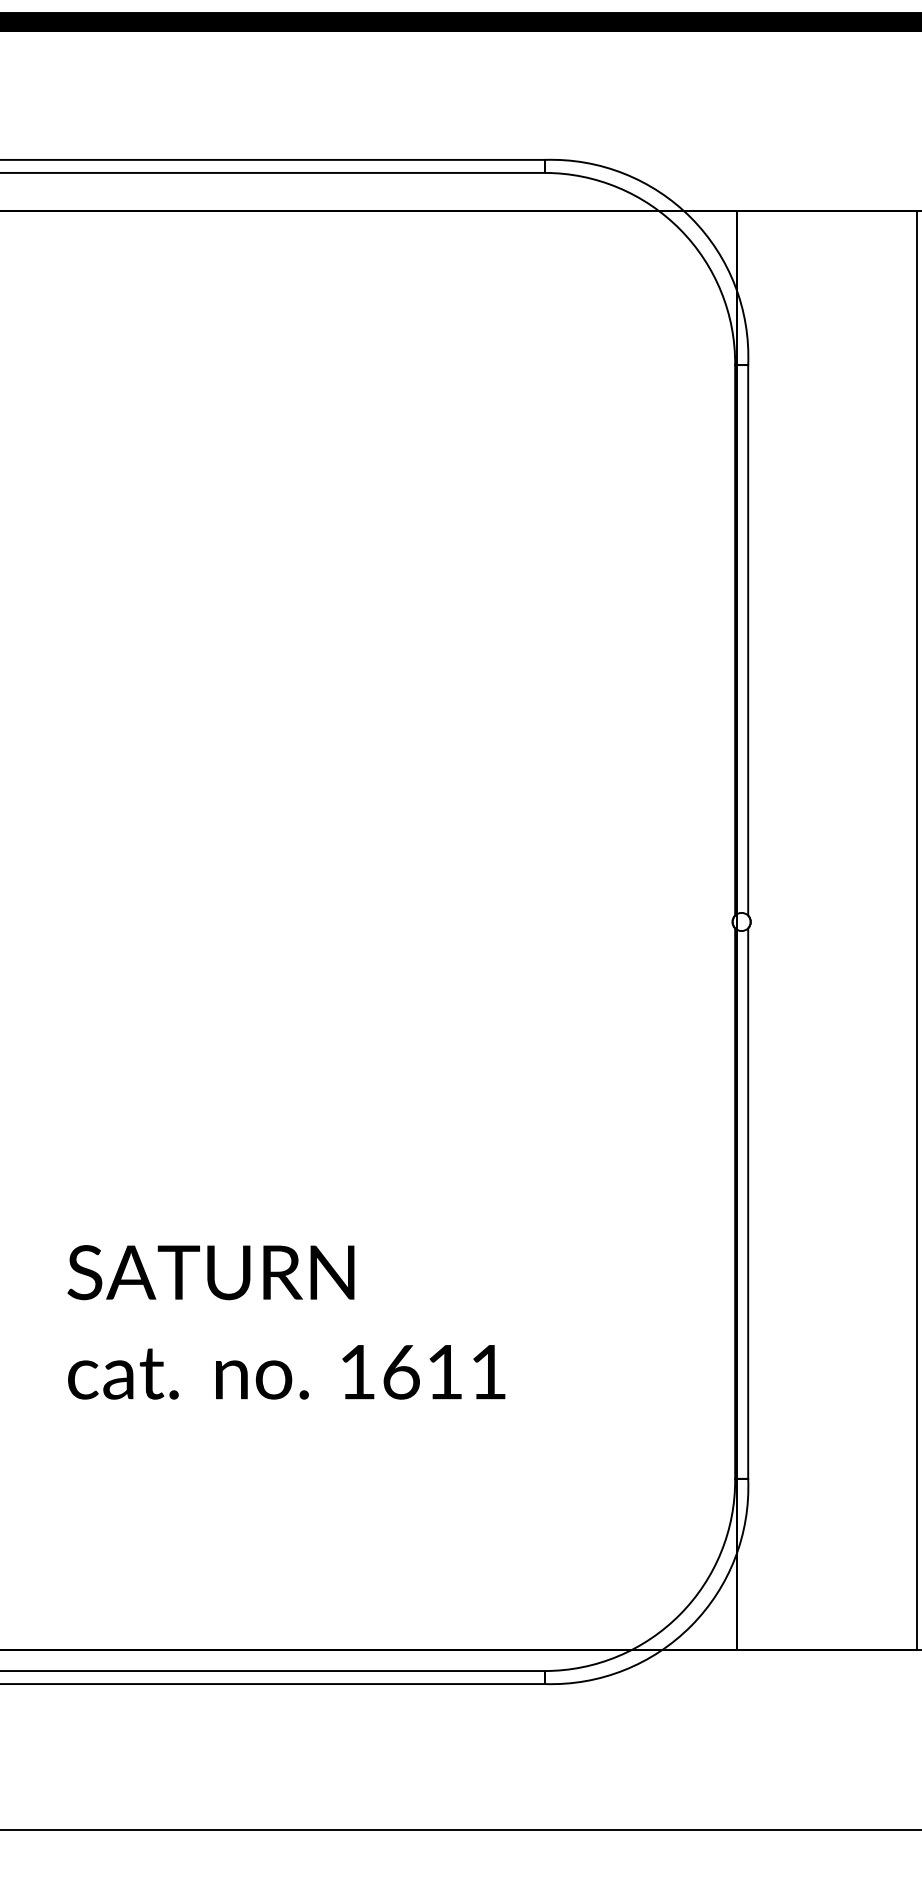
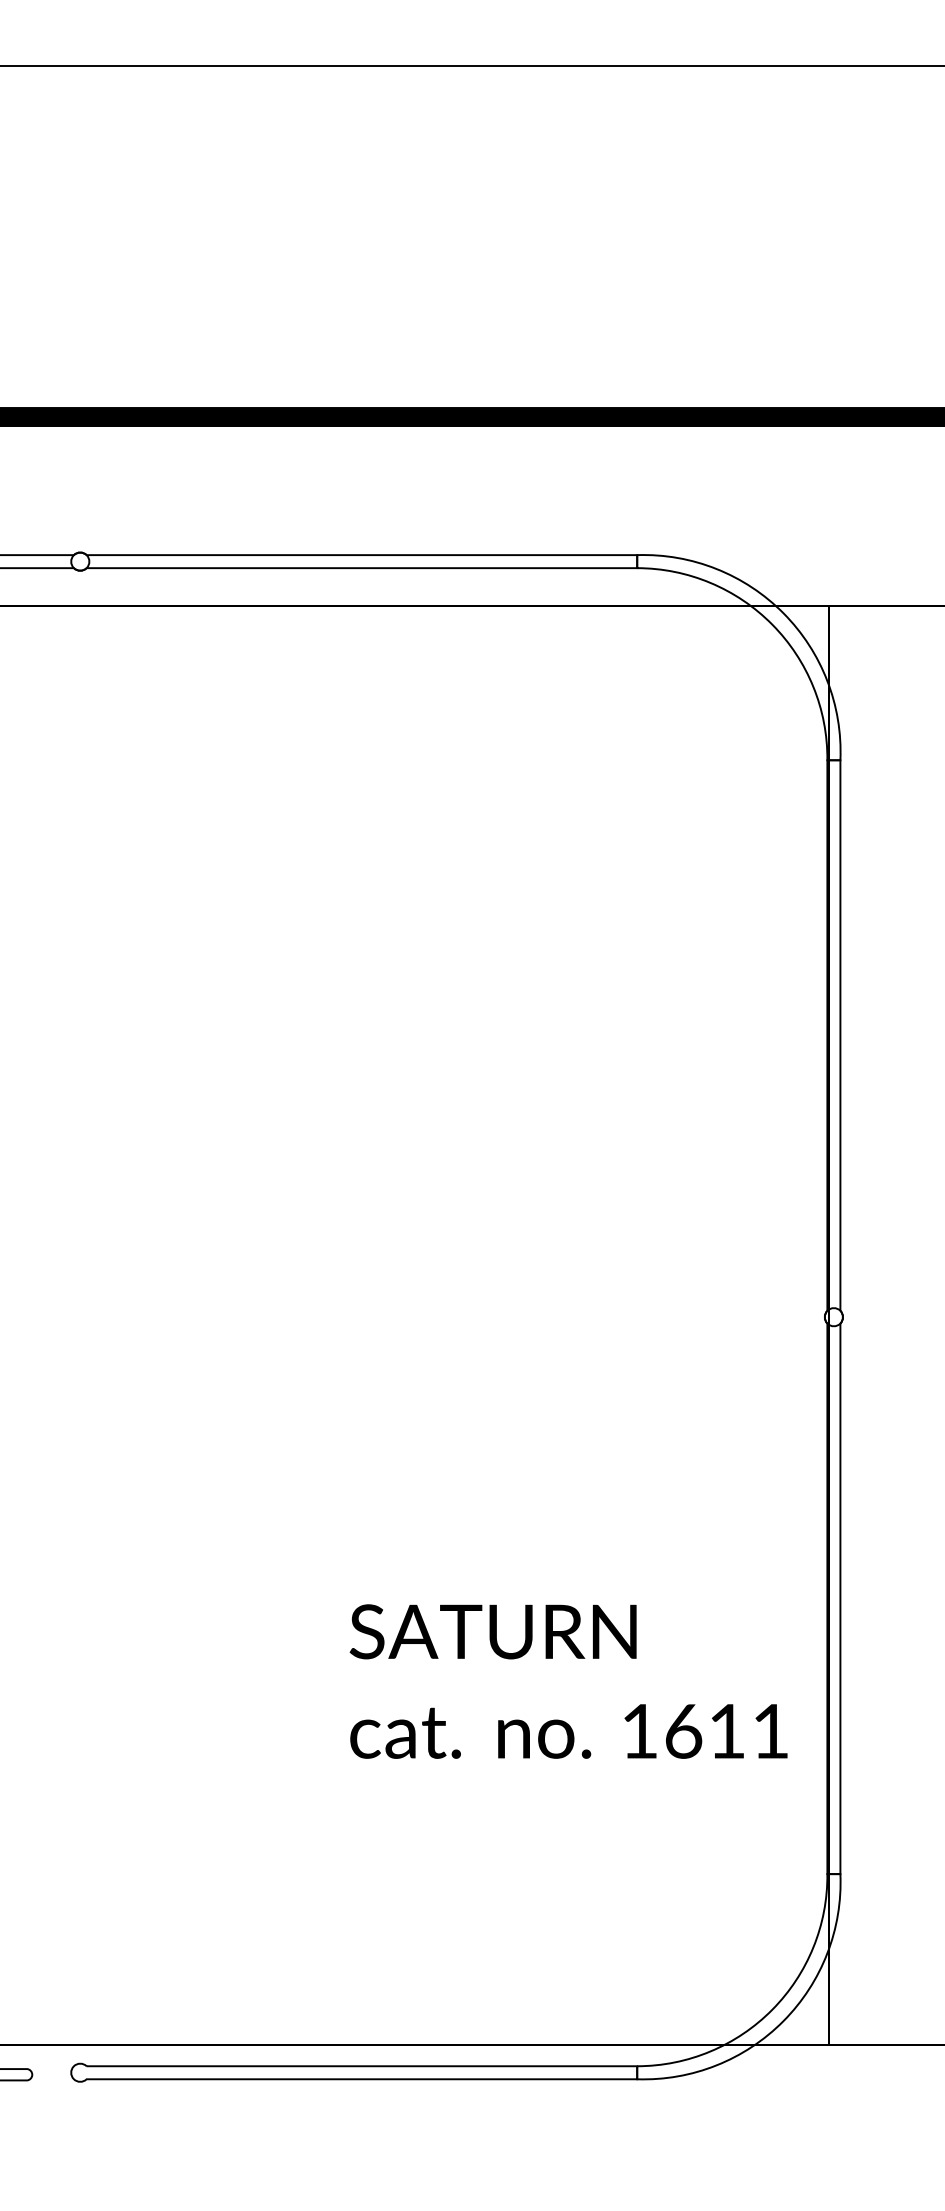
text: (286, 1322) -> (568, 1681), moved

